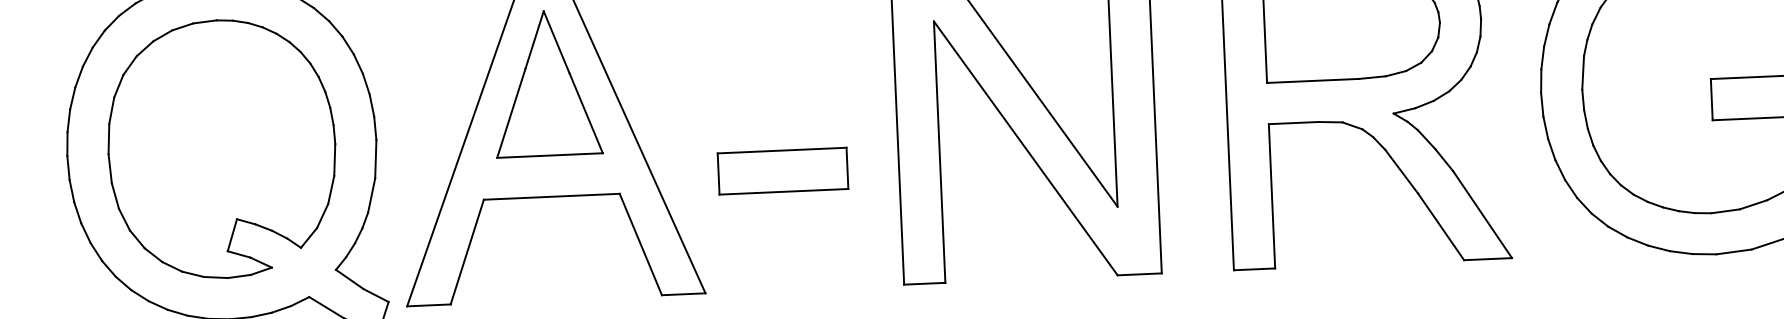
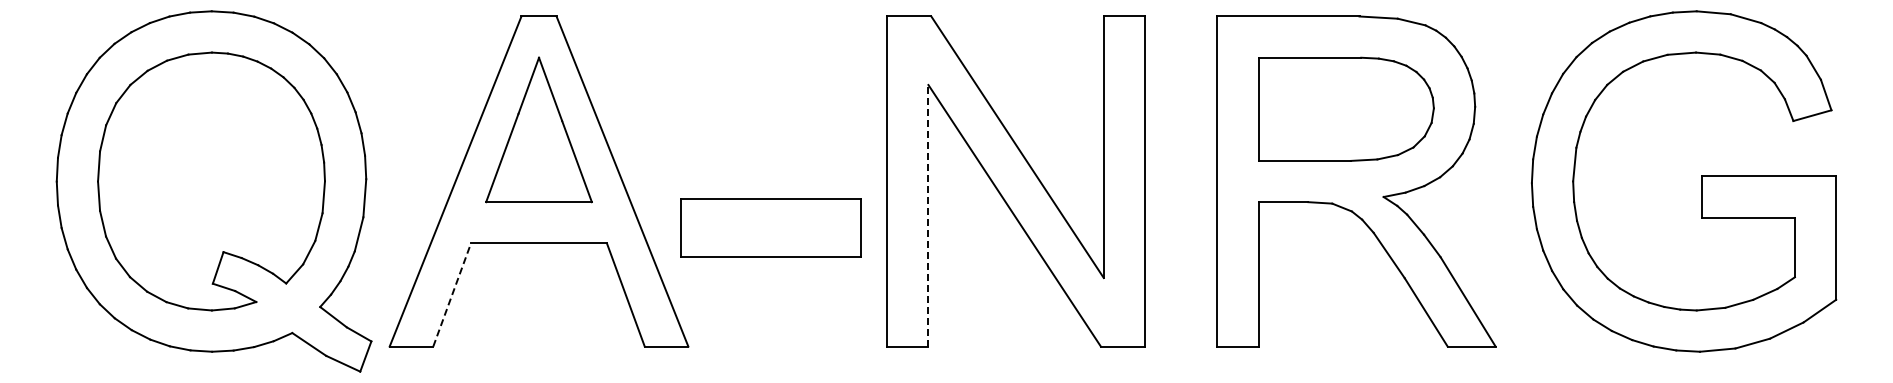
line: (939, 151) -> (928, 215), solid -> dashed
part: (783, 170) -> (771, 227), size x1.4
line: (467, 252) -> (452, 295), solid -> dashed

